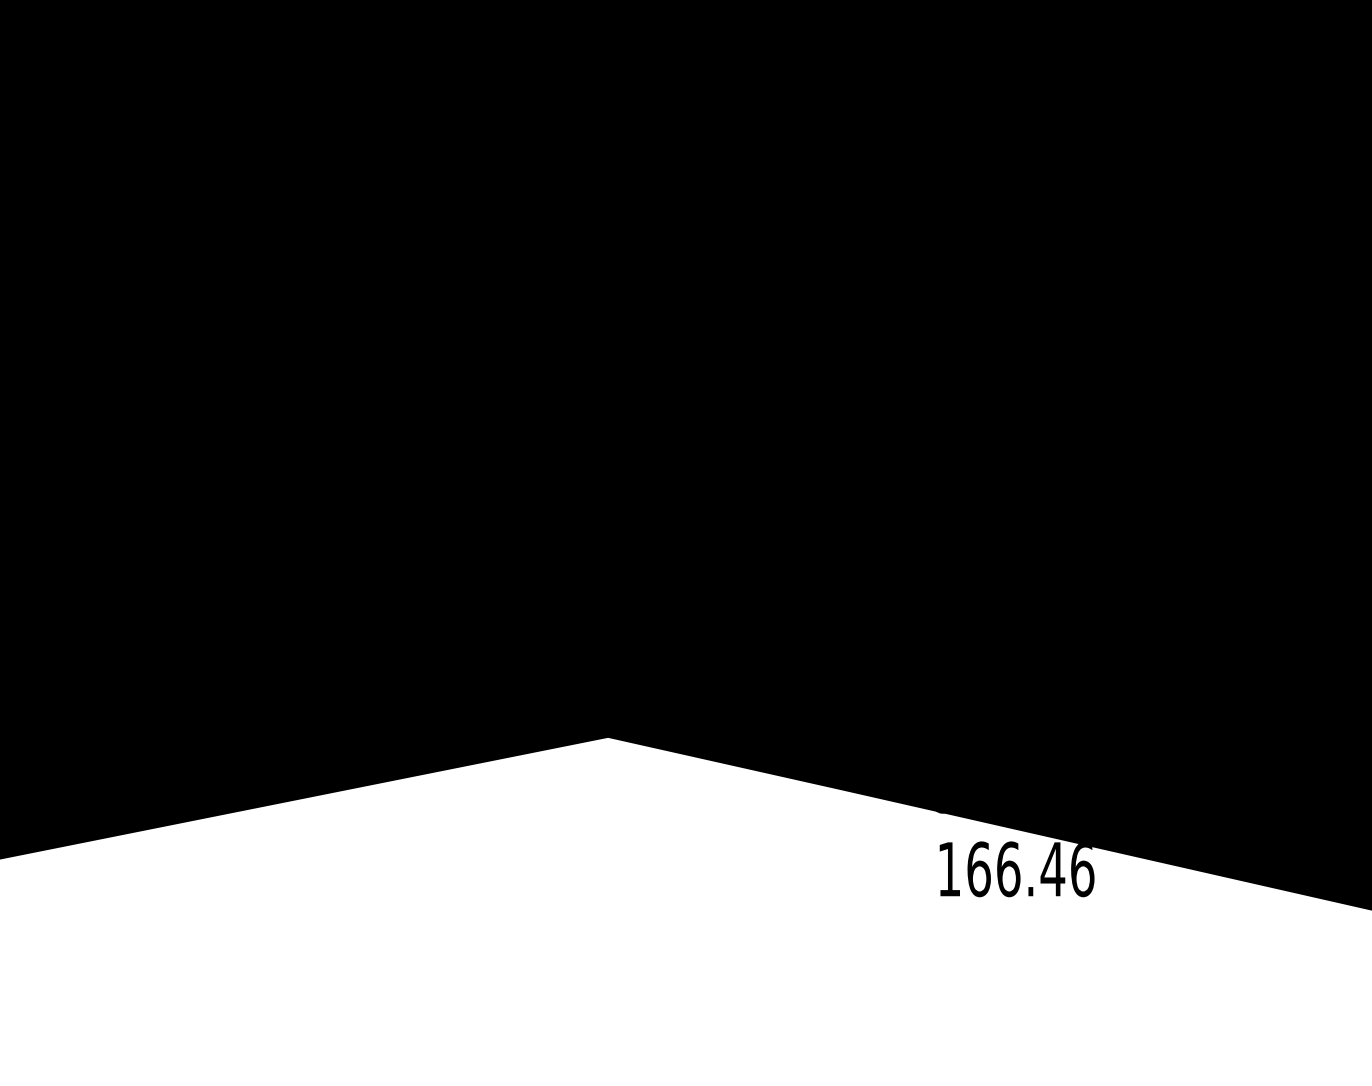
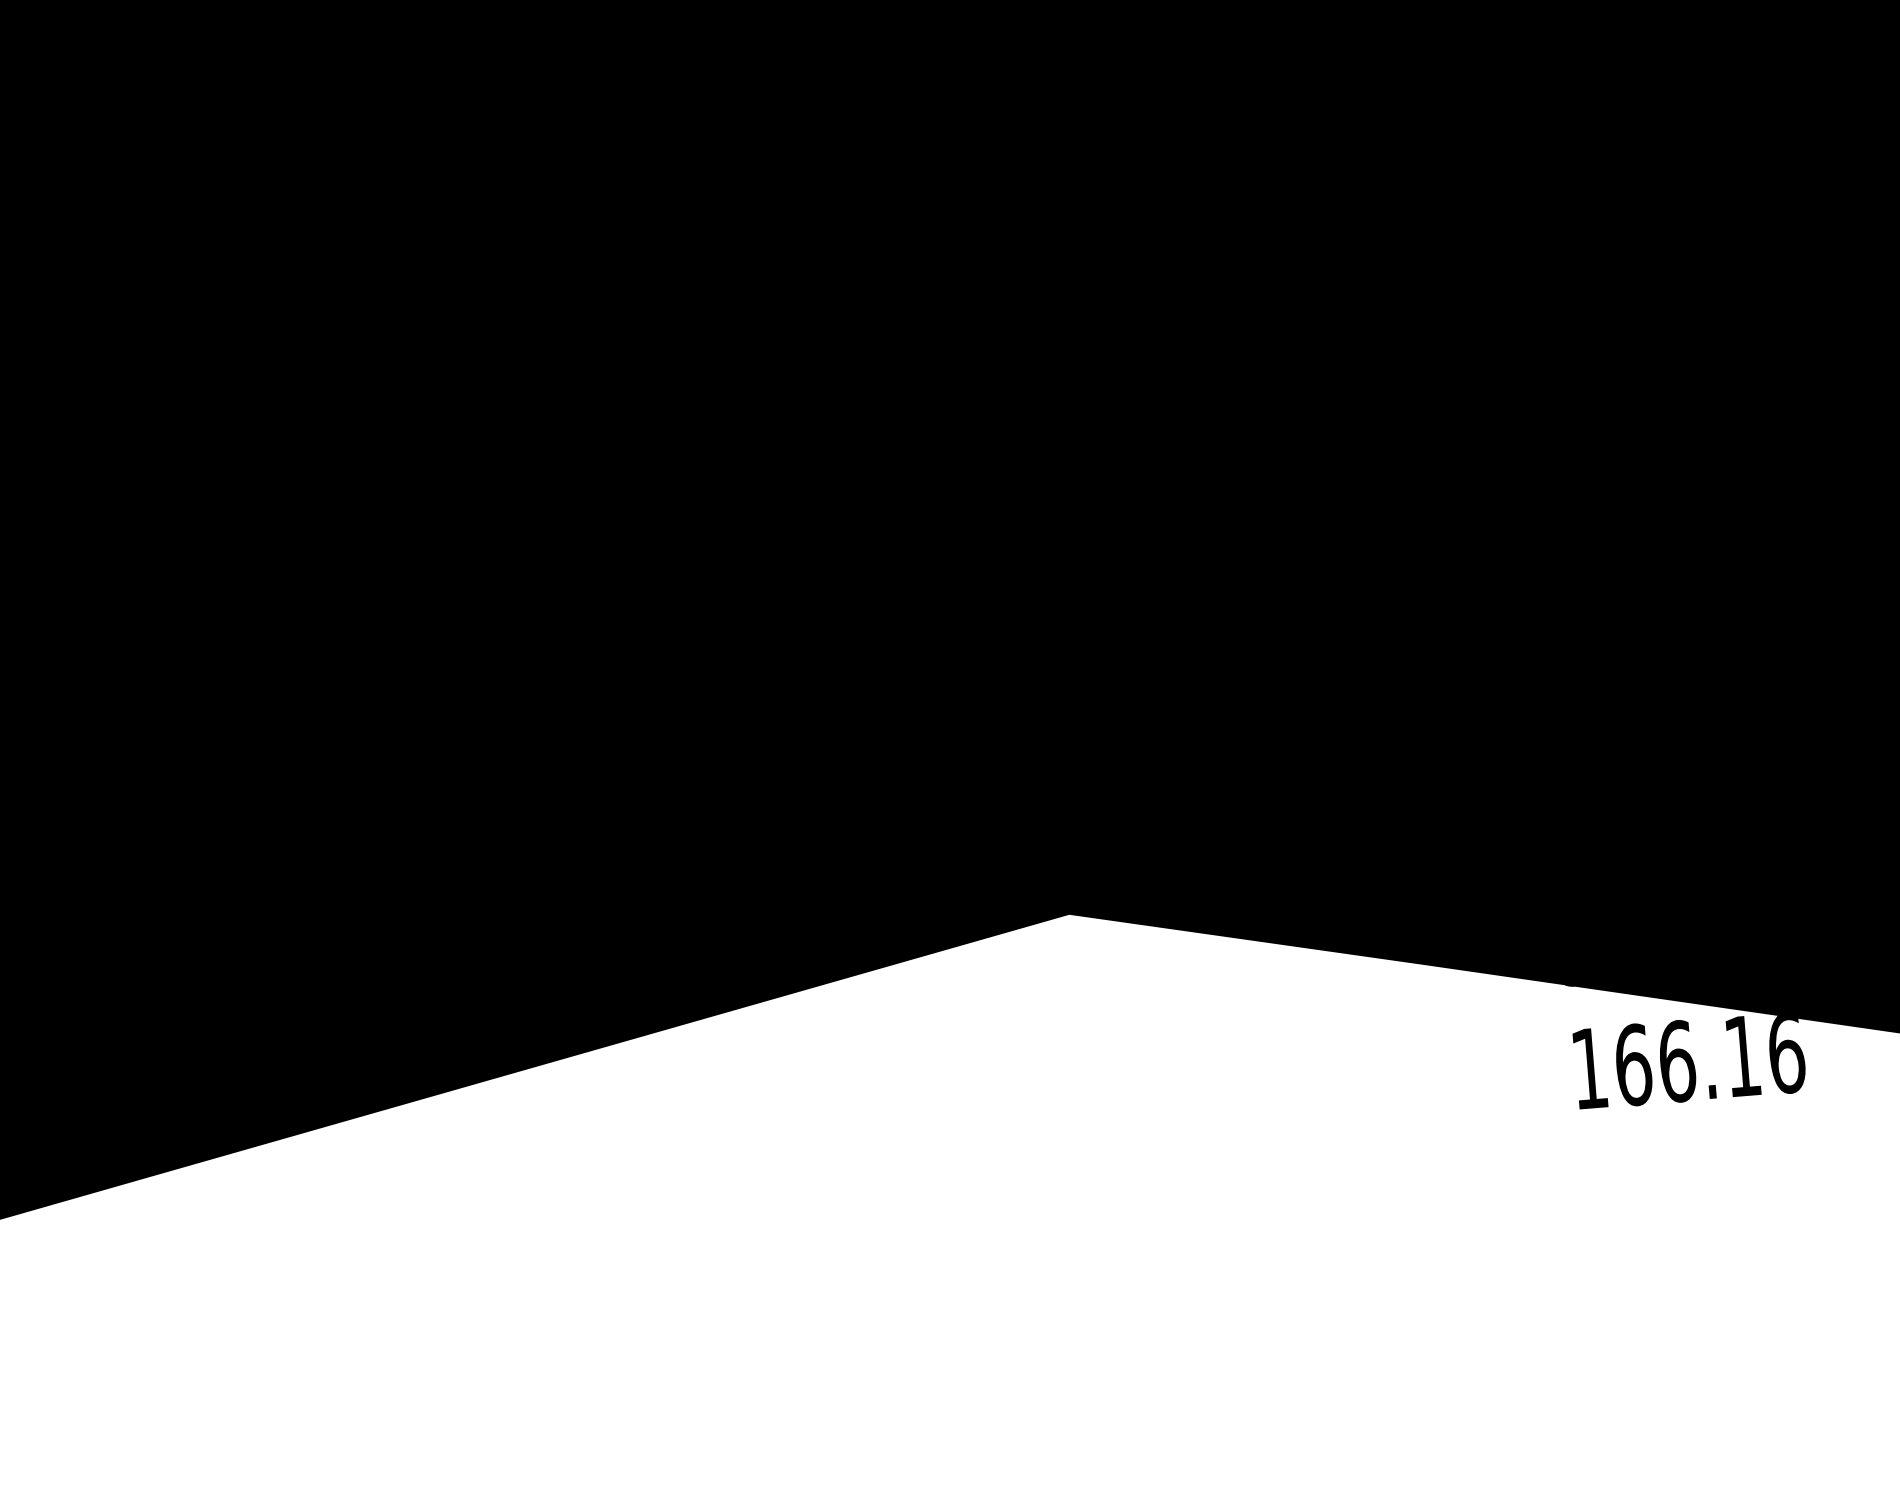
text: (1052, 869) -> (1742, 1056), 166.46 -> 166.16

